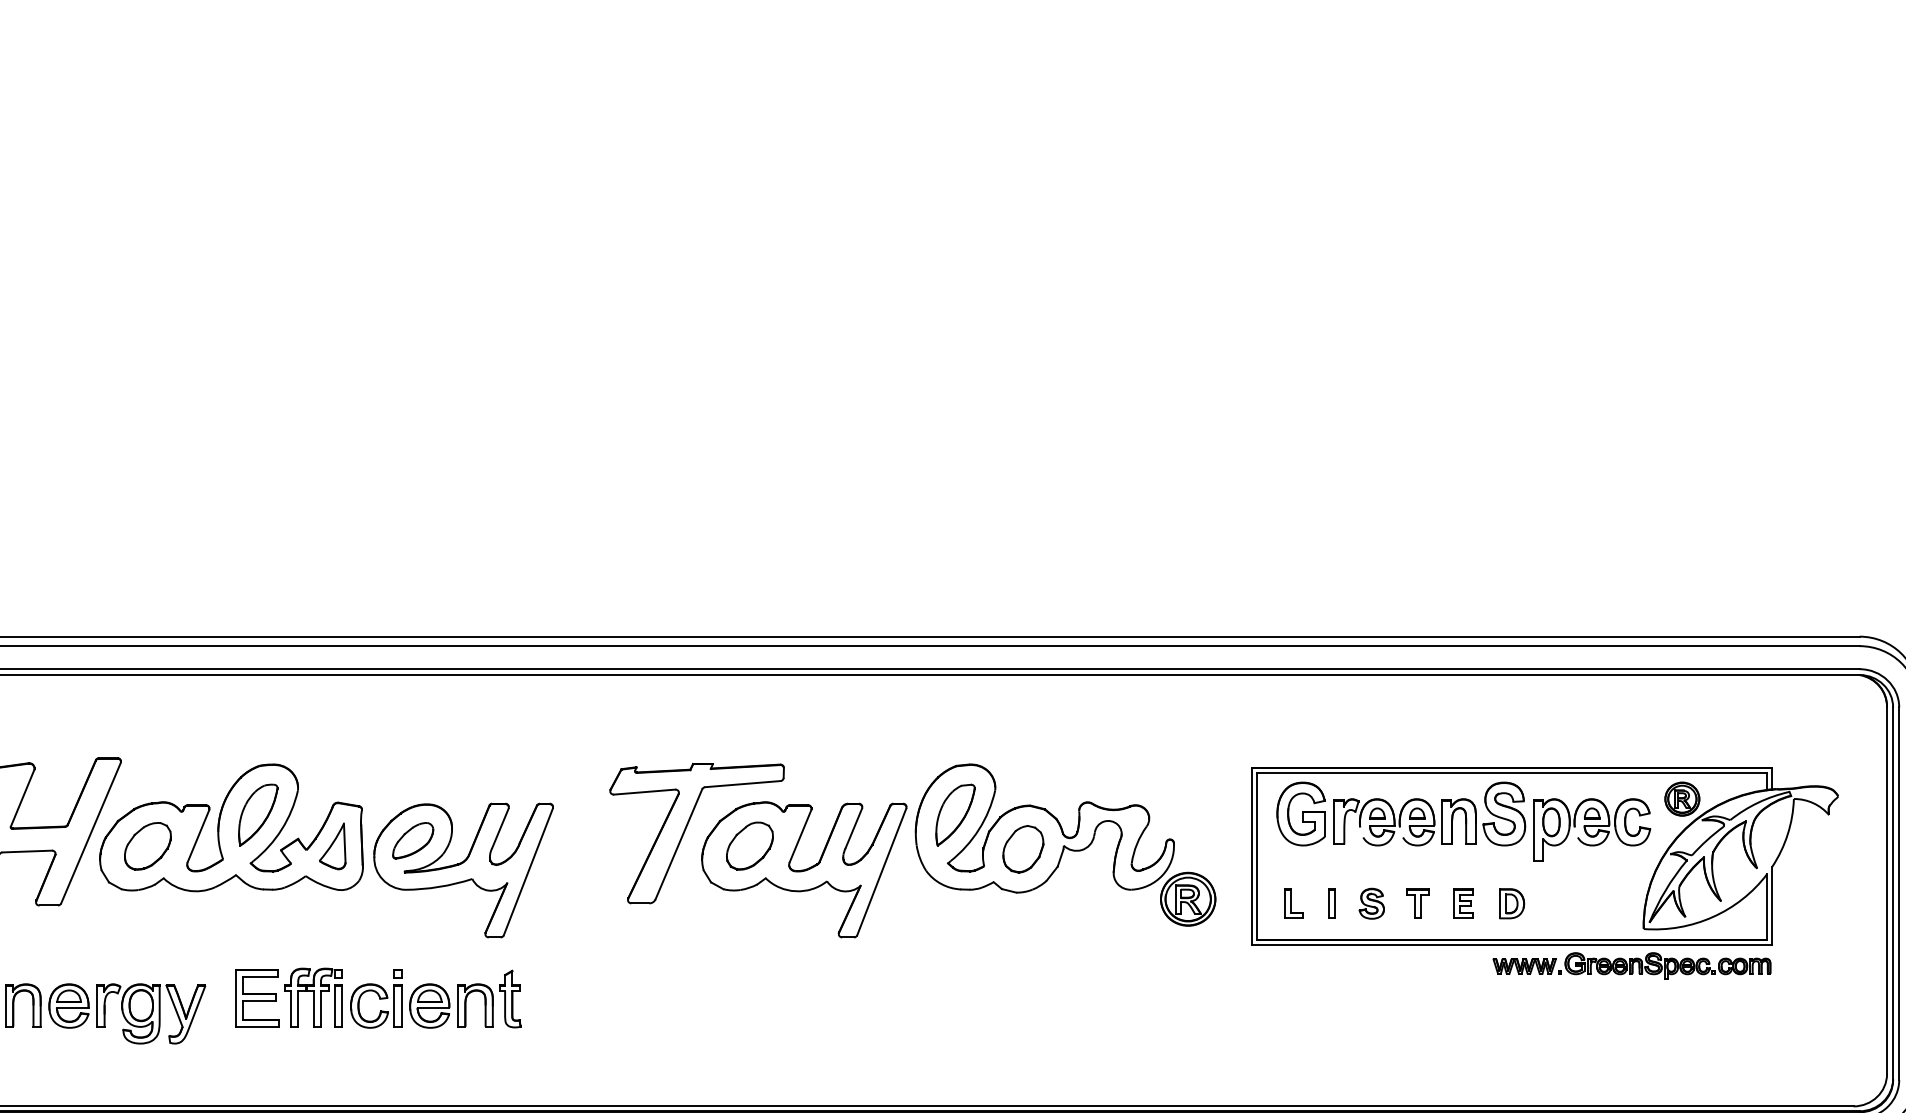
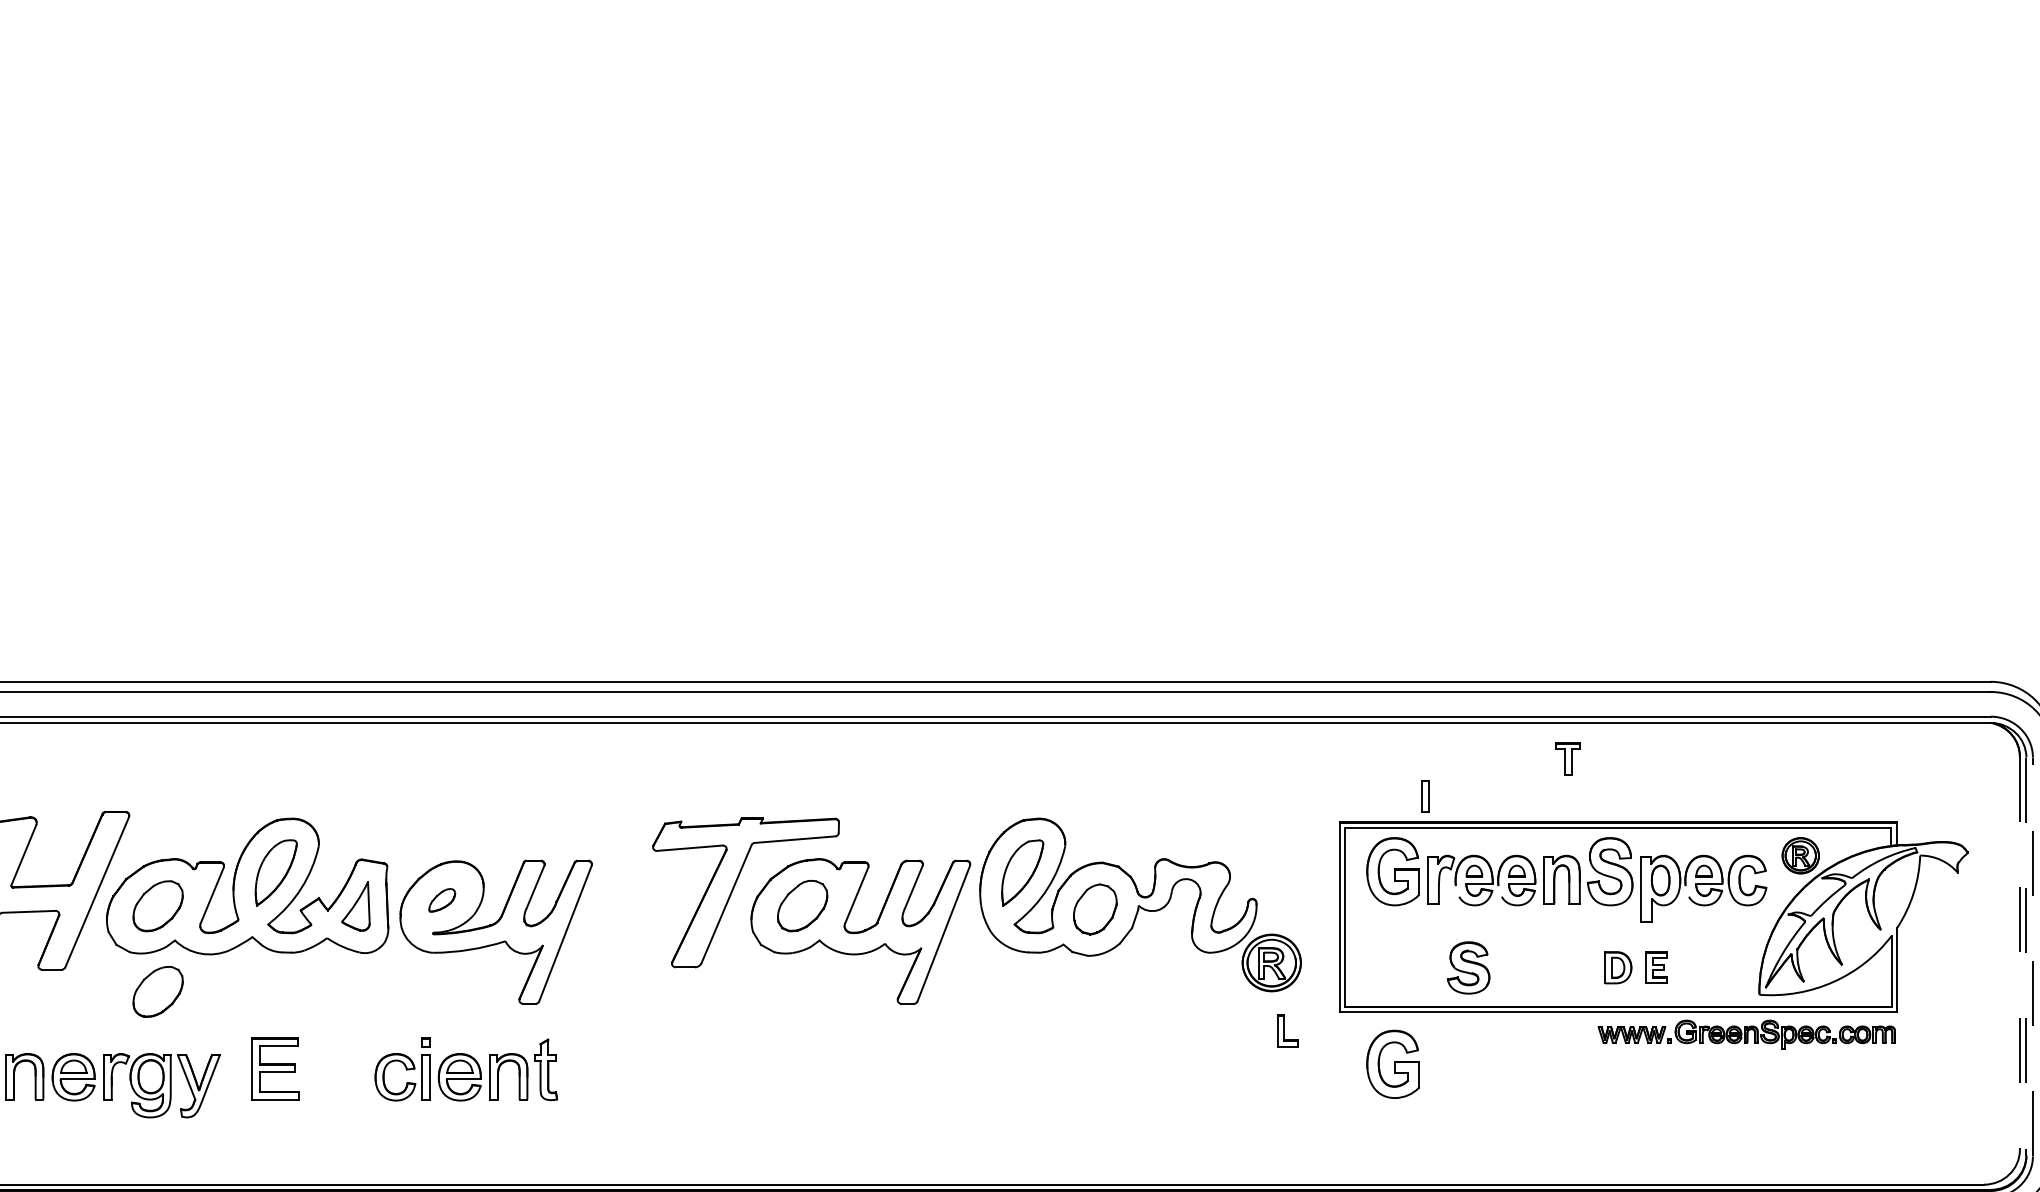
part: (413, 840) -> (442, 900), size x0.6
line: (1887, 890) -> (2020, 953), solid -> dashed
line: (1899, 893) -> (2033, 956), solid -> dashed
line: (1893, 894) -> (2026, 957), solid -> dashed
part: (1293, 903) -> (1287, 1030), moved
part: (1331, 903) -> (1425, 796), moved
part: (1371, 903) -> (1468, 967), size x1.6
part: (1417, 903) -> (1567, 758), moved
part: (1463, 903) -> (1656, 967), moved
part: (147, 926) -> (157, 992), added
part: (1300, 993) -> (1391, 1063), added
part: (313, 997) -> (335, 1068), removed

